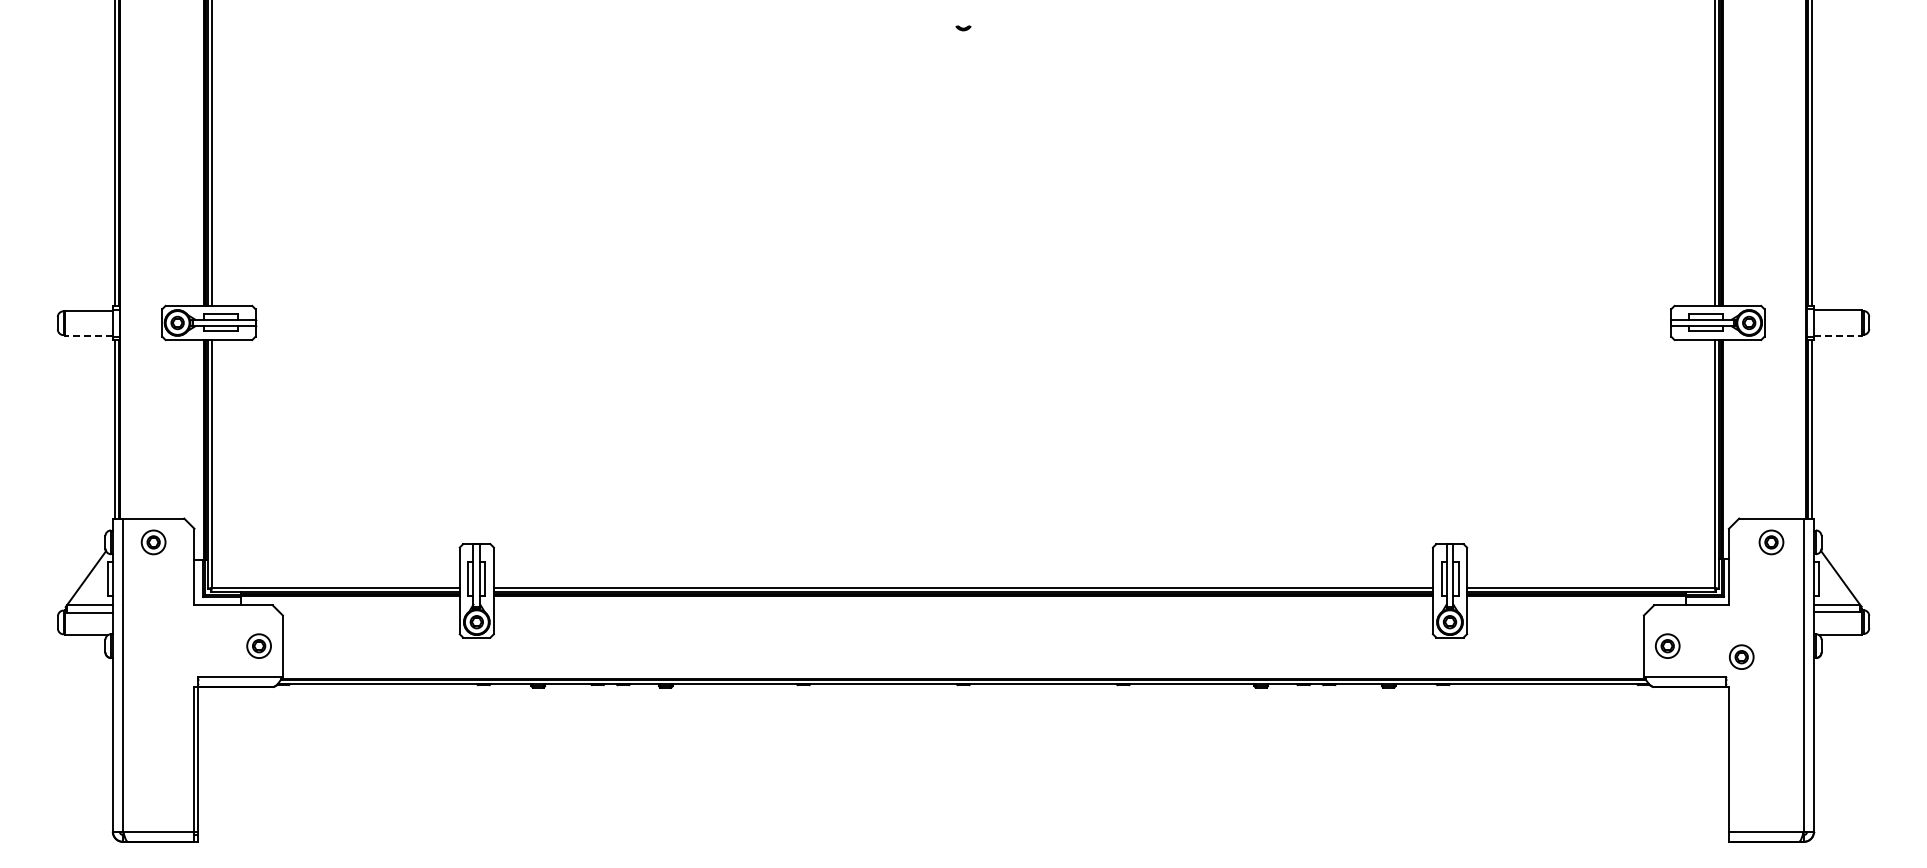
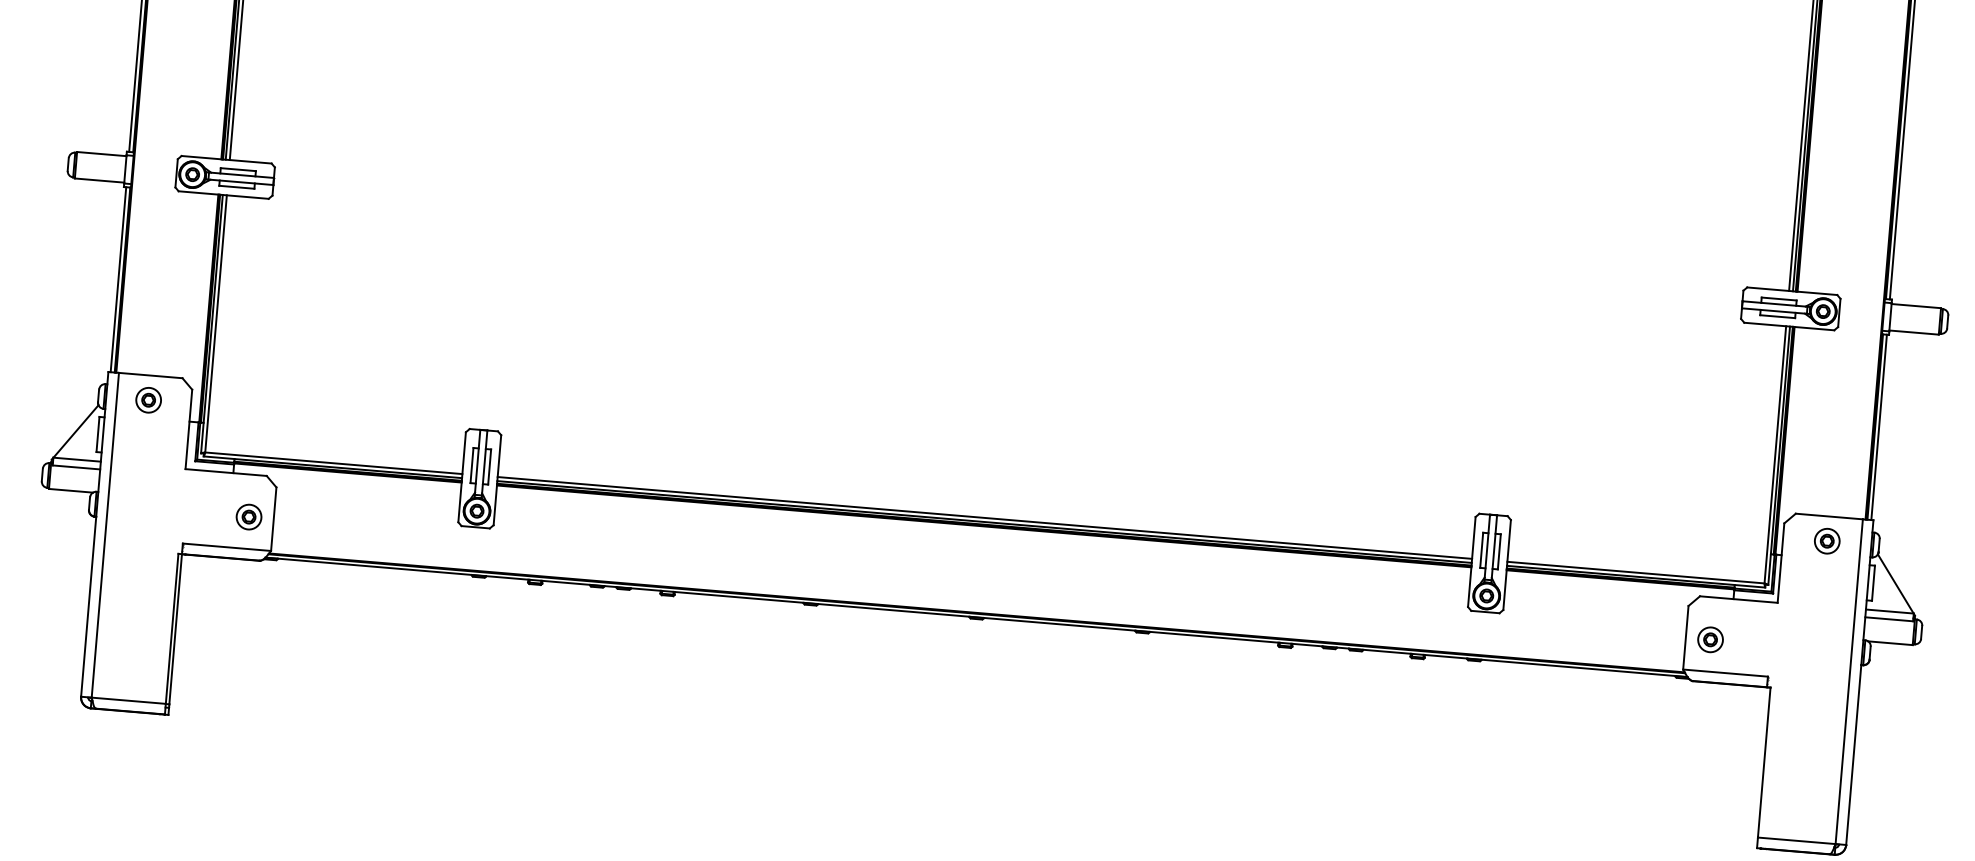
line: (1837, 335) -> (1913, 332), dashed -> solid
line: (89, 336) -> (100, 181), dashed -> solid
part: (1741, 656) -> (1786, 656), removed

